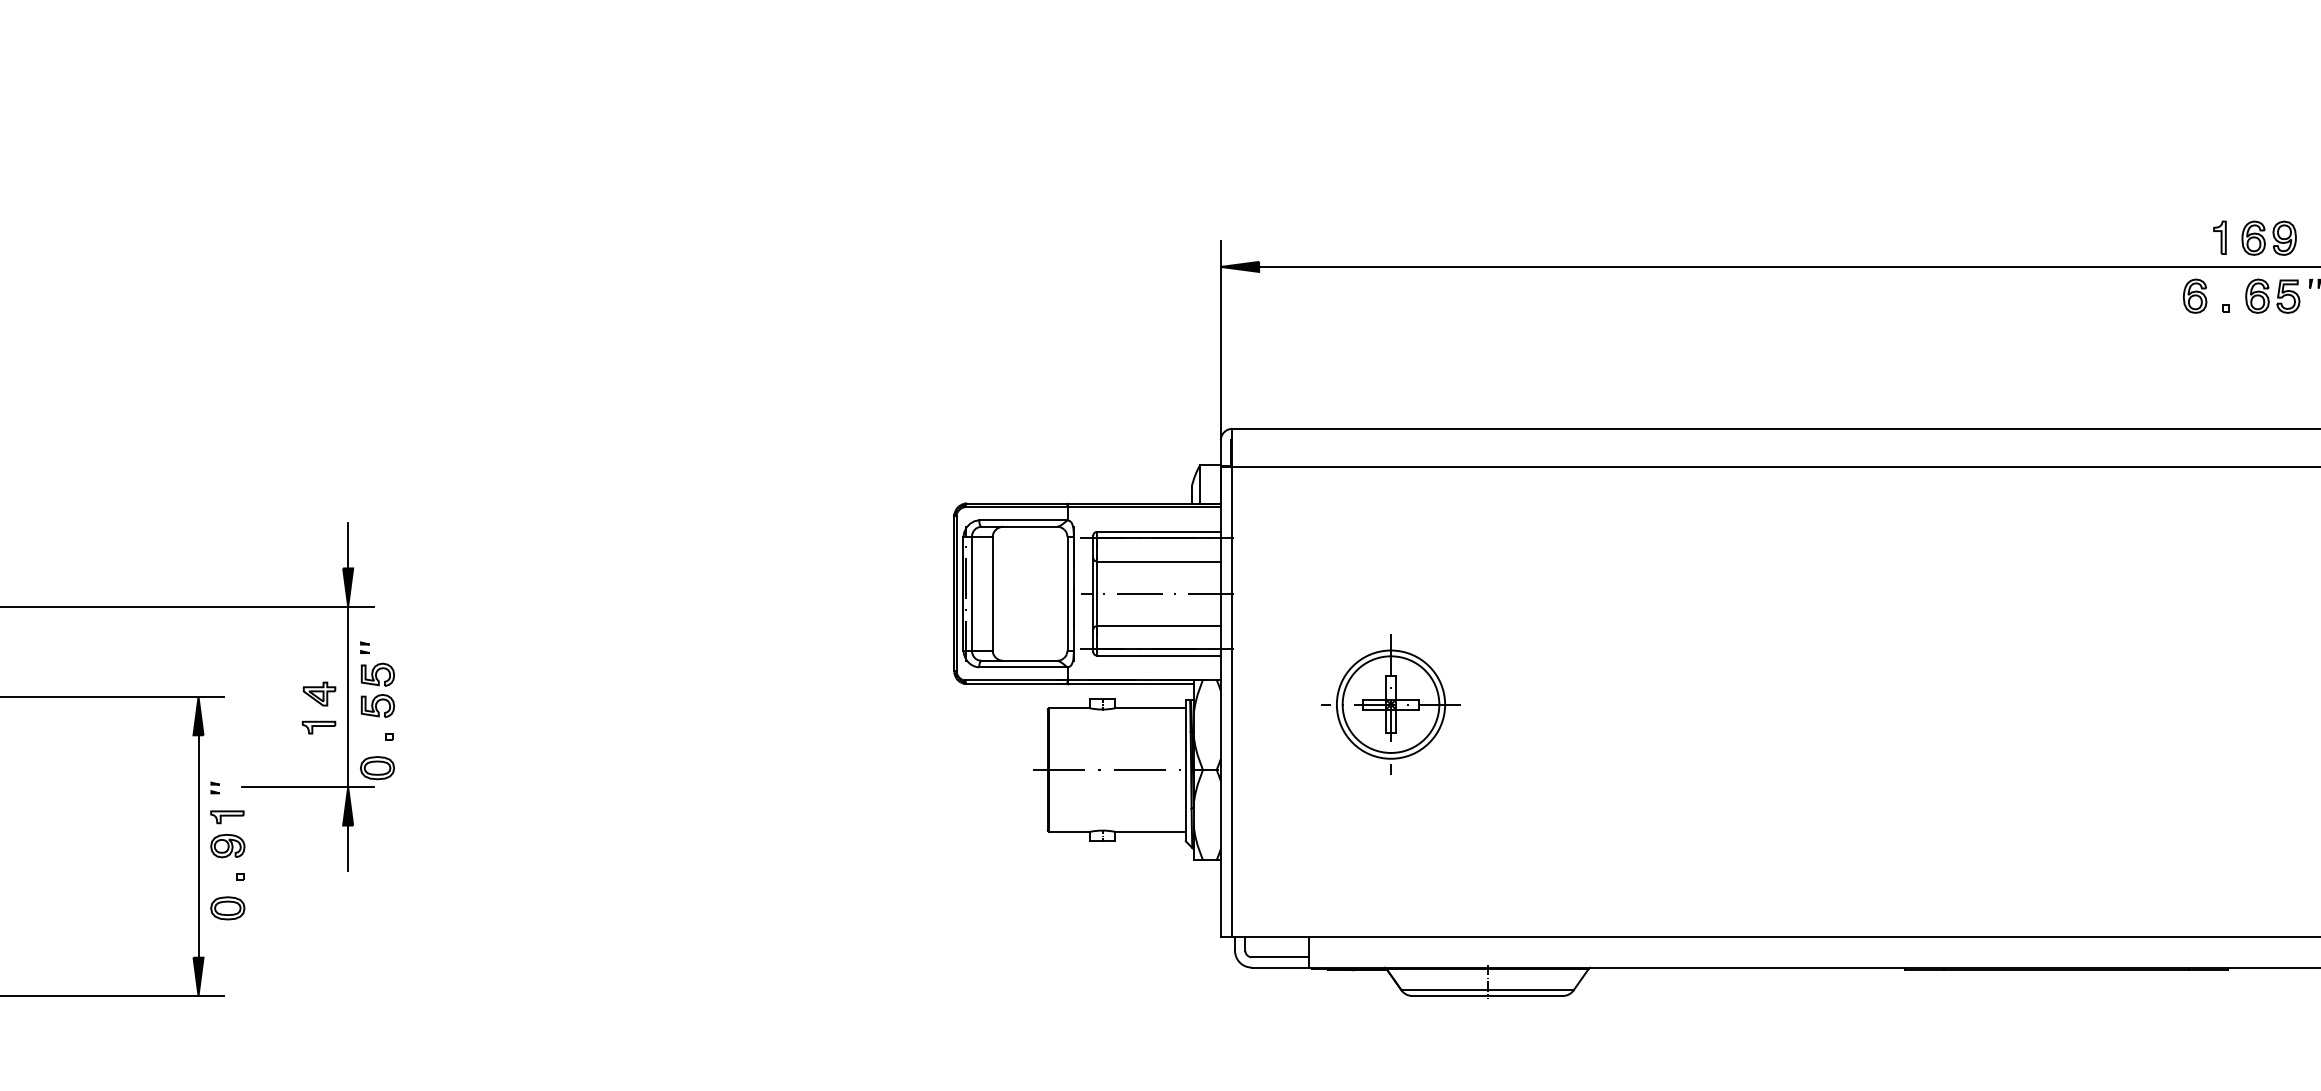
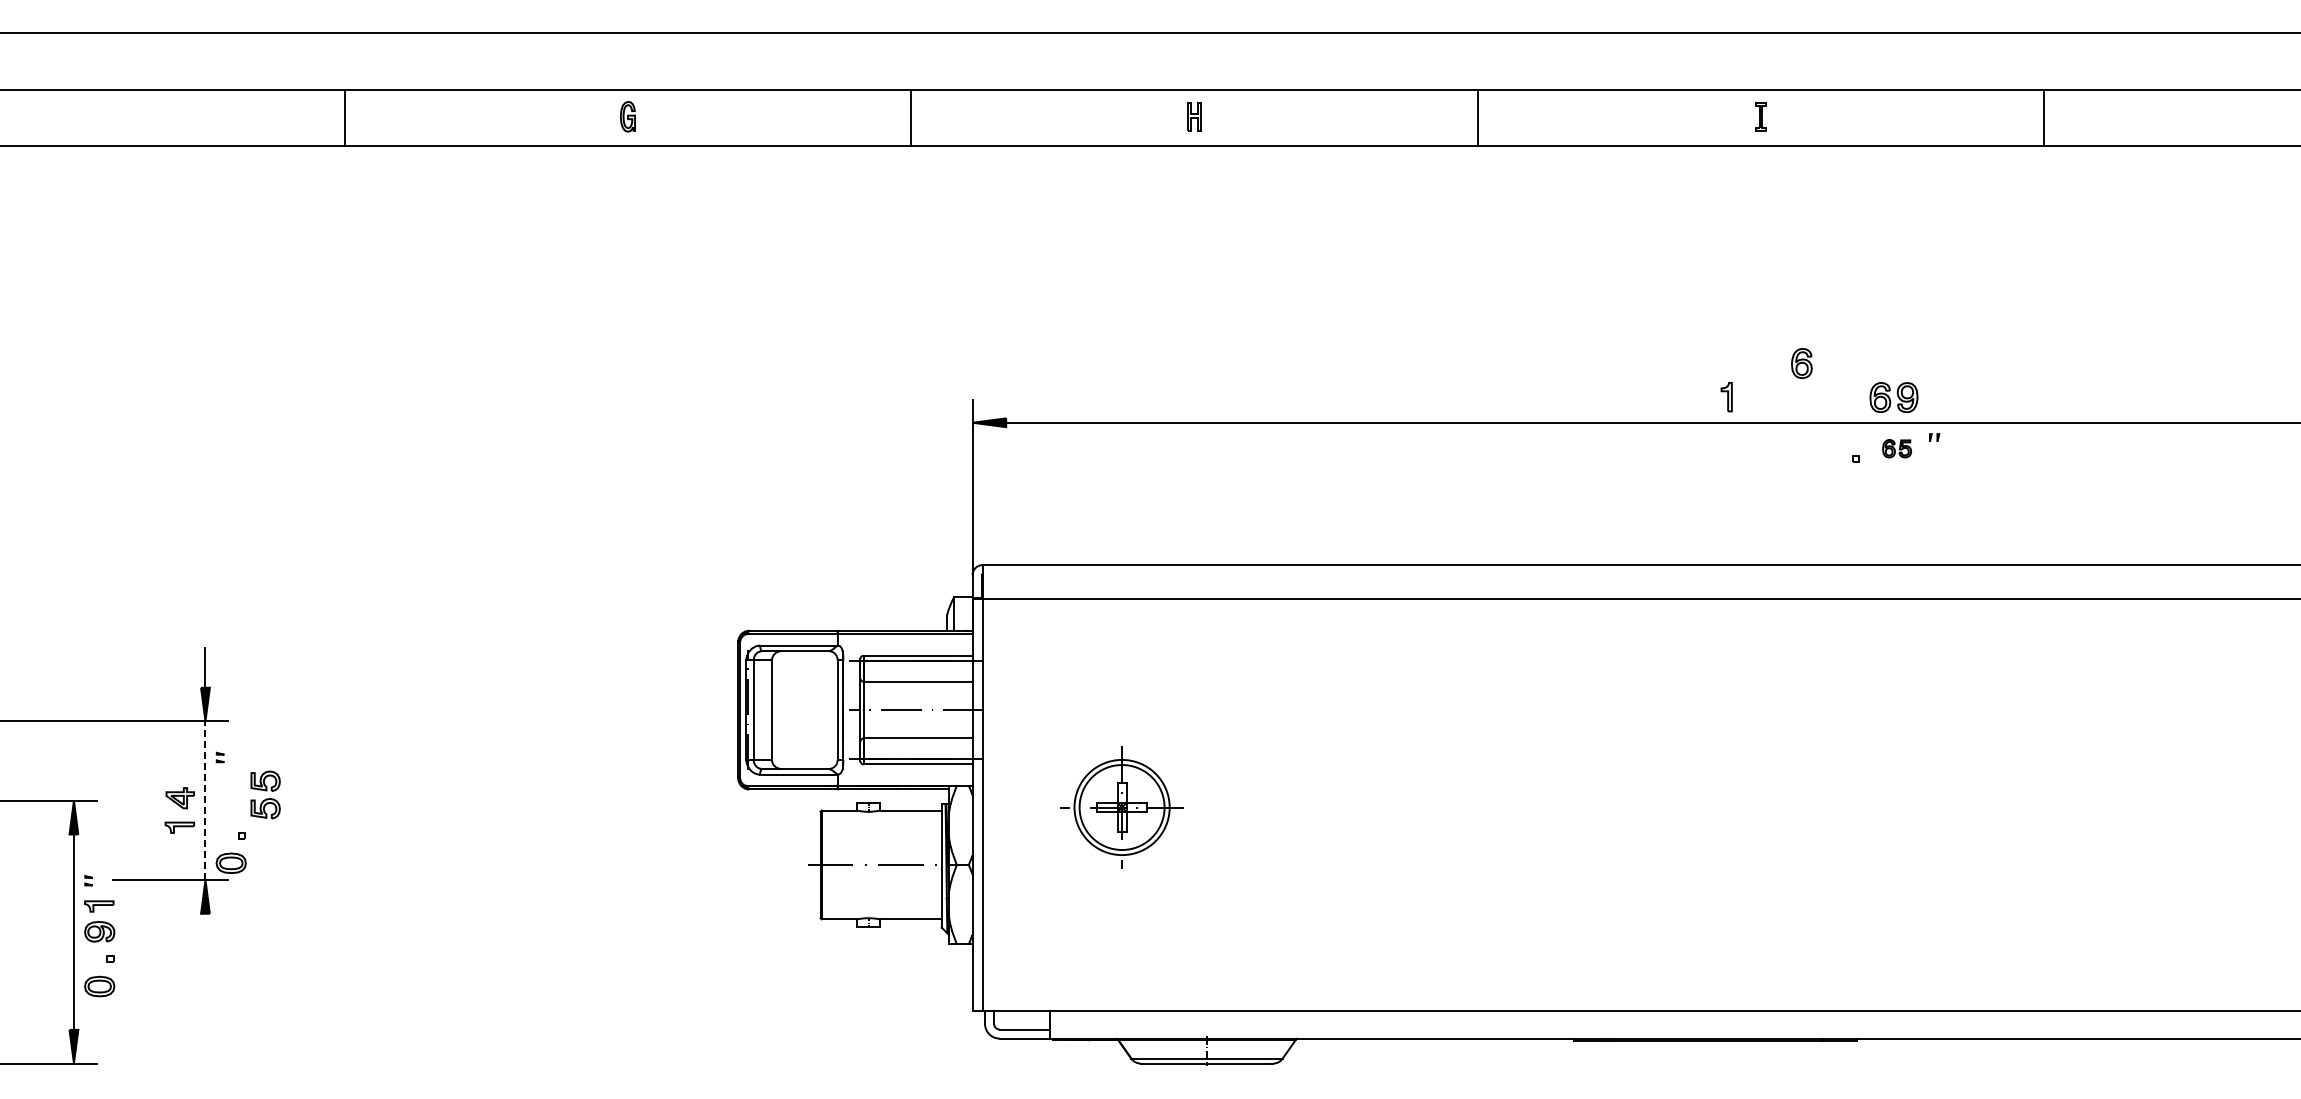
part: (2219, 238) -> (1726, 397), moved
part: (2194, 296) -> (1801, 363), moved
part: (2272, 296) -> (1896, 448), size x0.6
part: (377, 689) -> (265, 794), moved
line: (348, 696) -> (205, 800), solid -> dashed
line: (348, 847) -> (205, 933), removed

